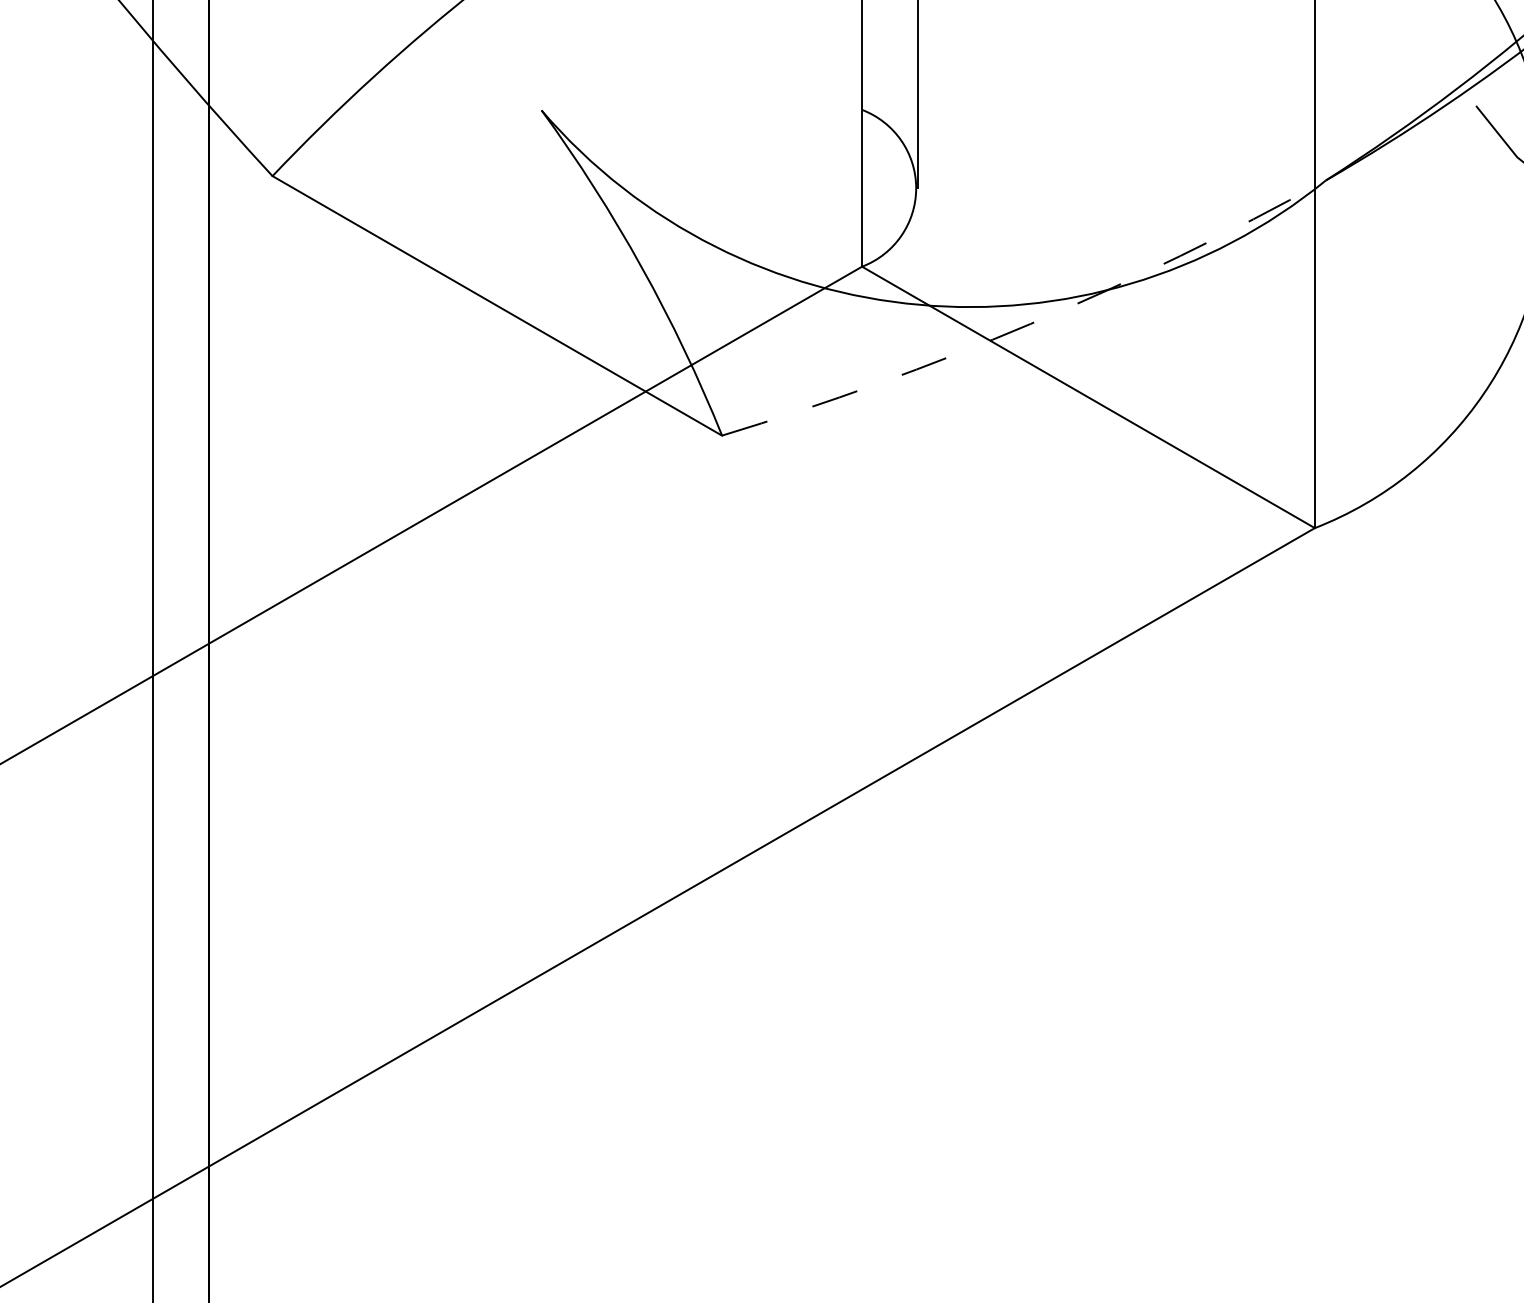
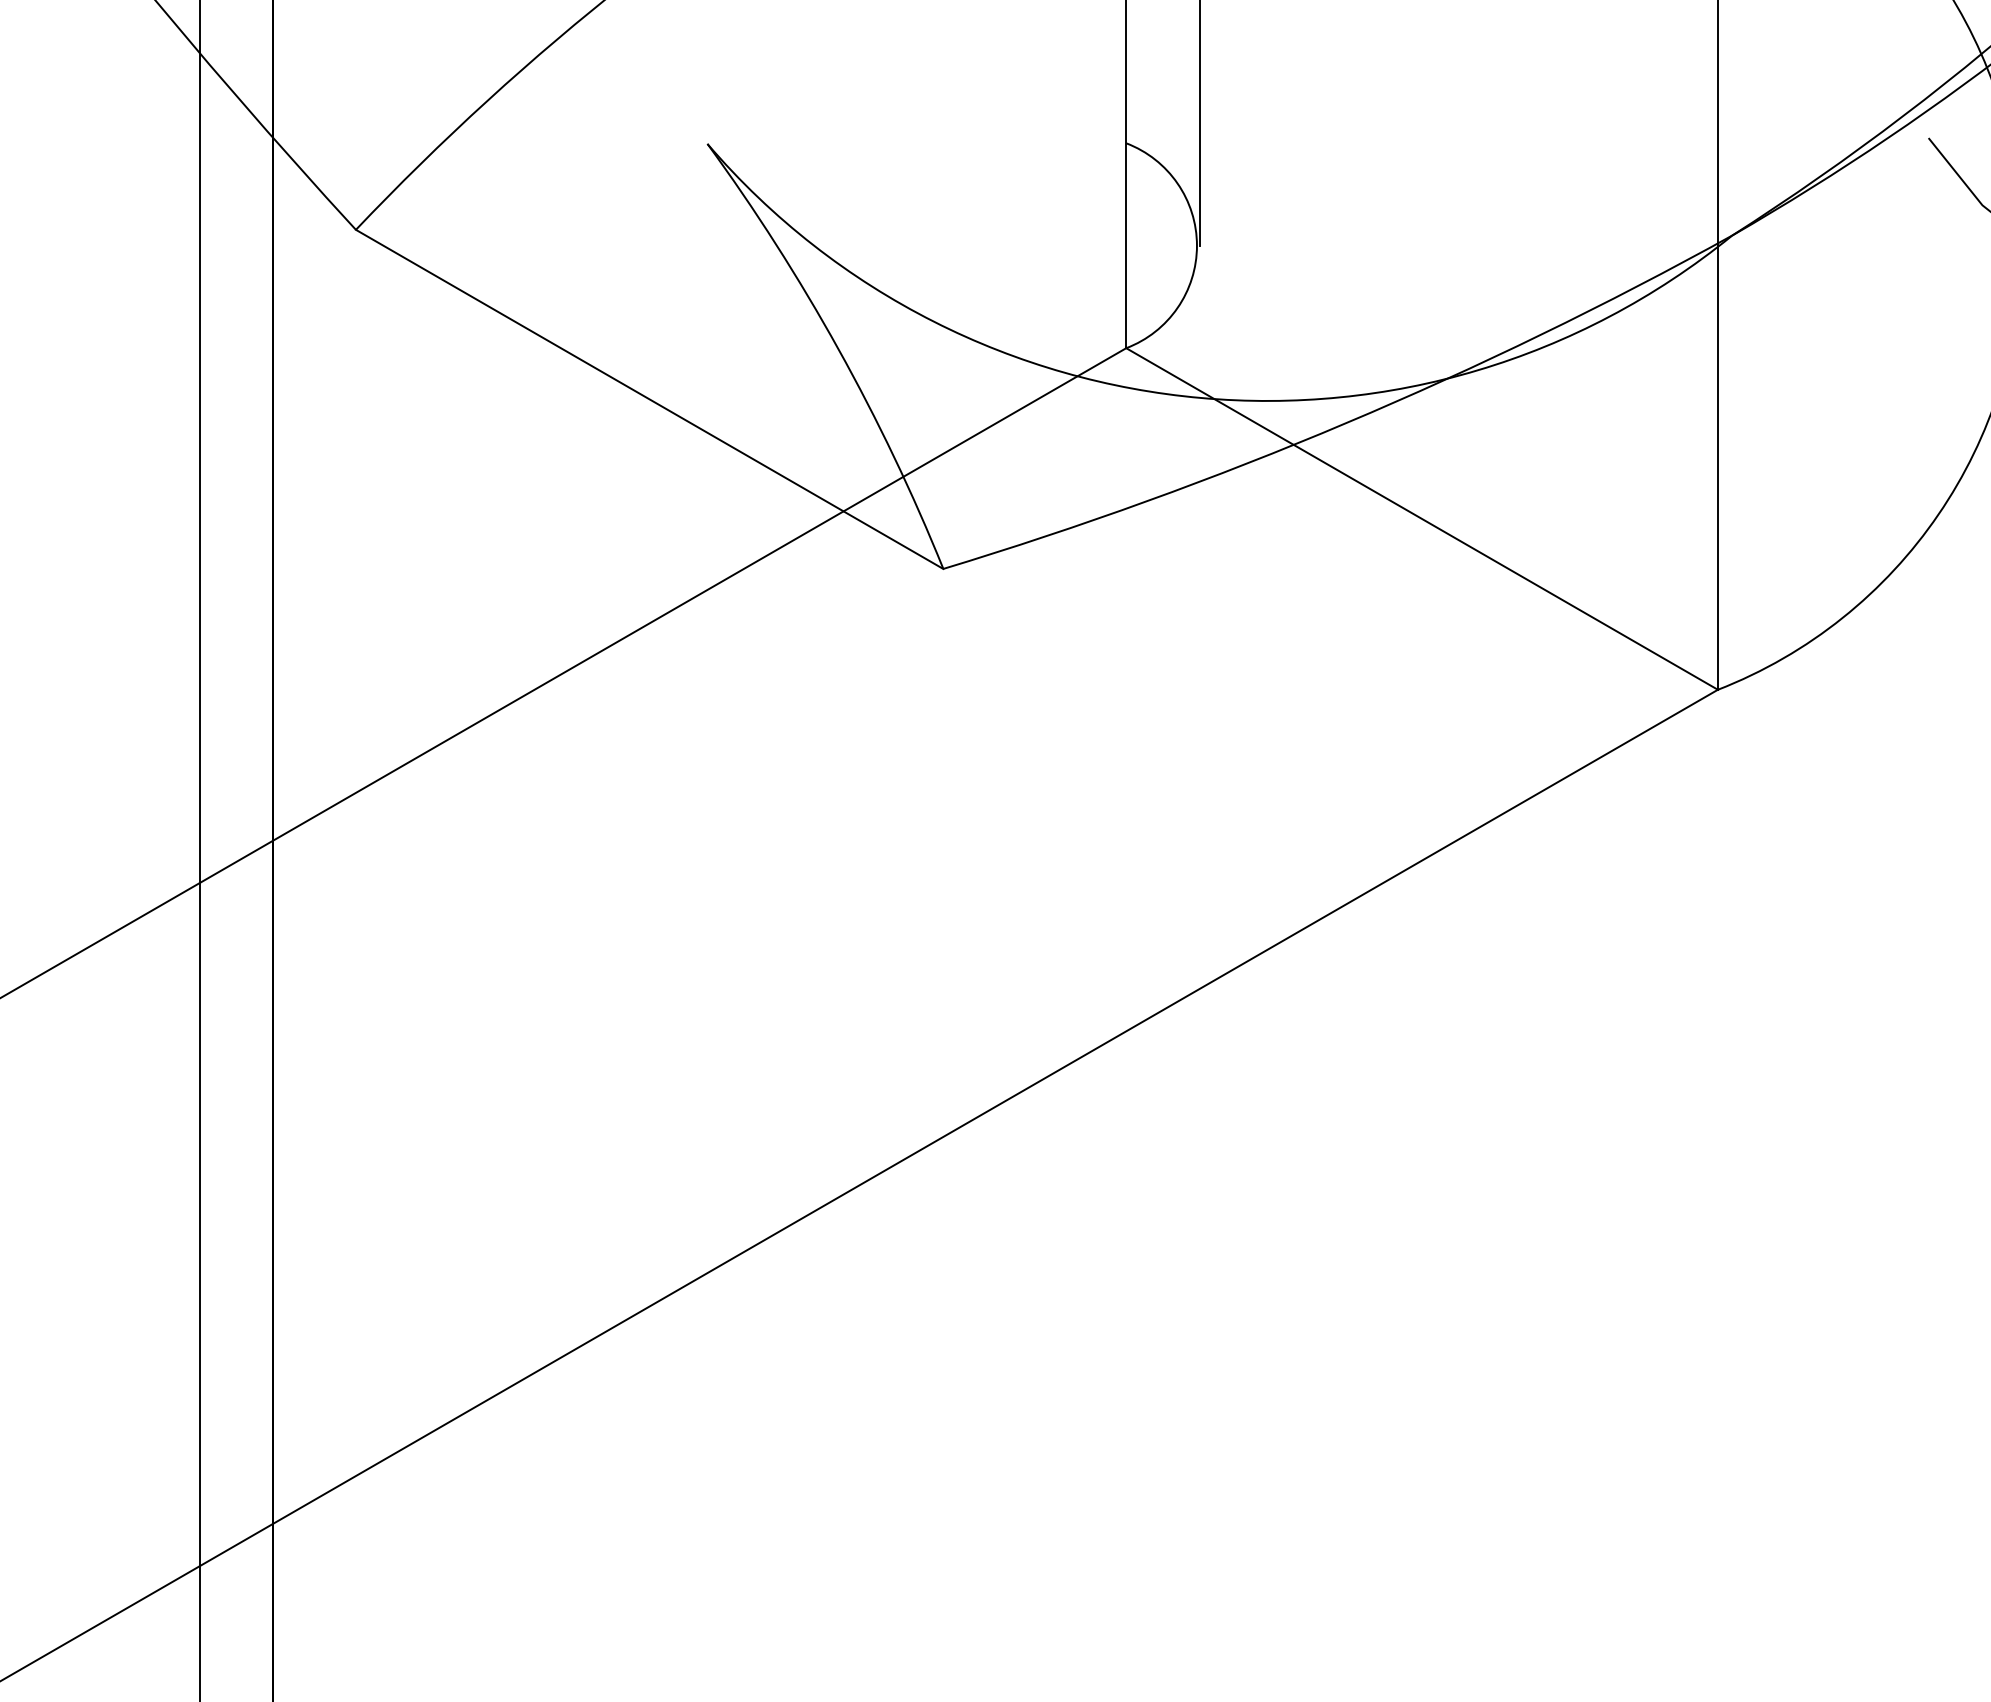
arc: (1030, 324) -> (1346, 423), dashed -> solid

